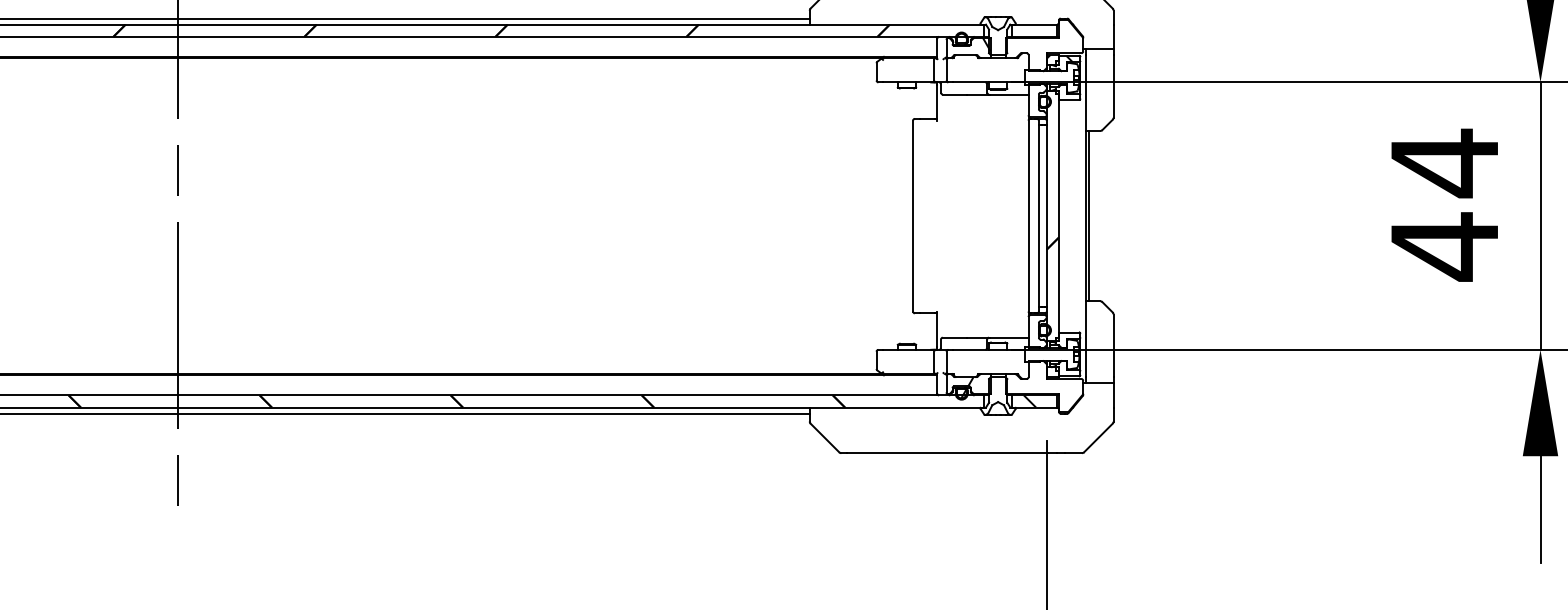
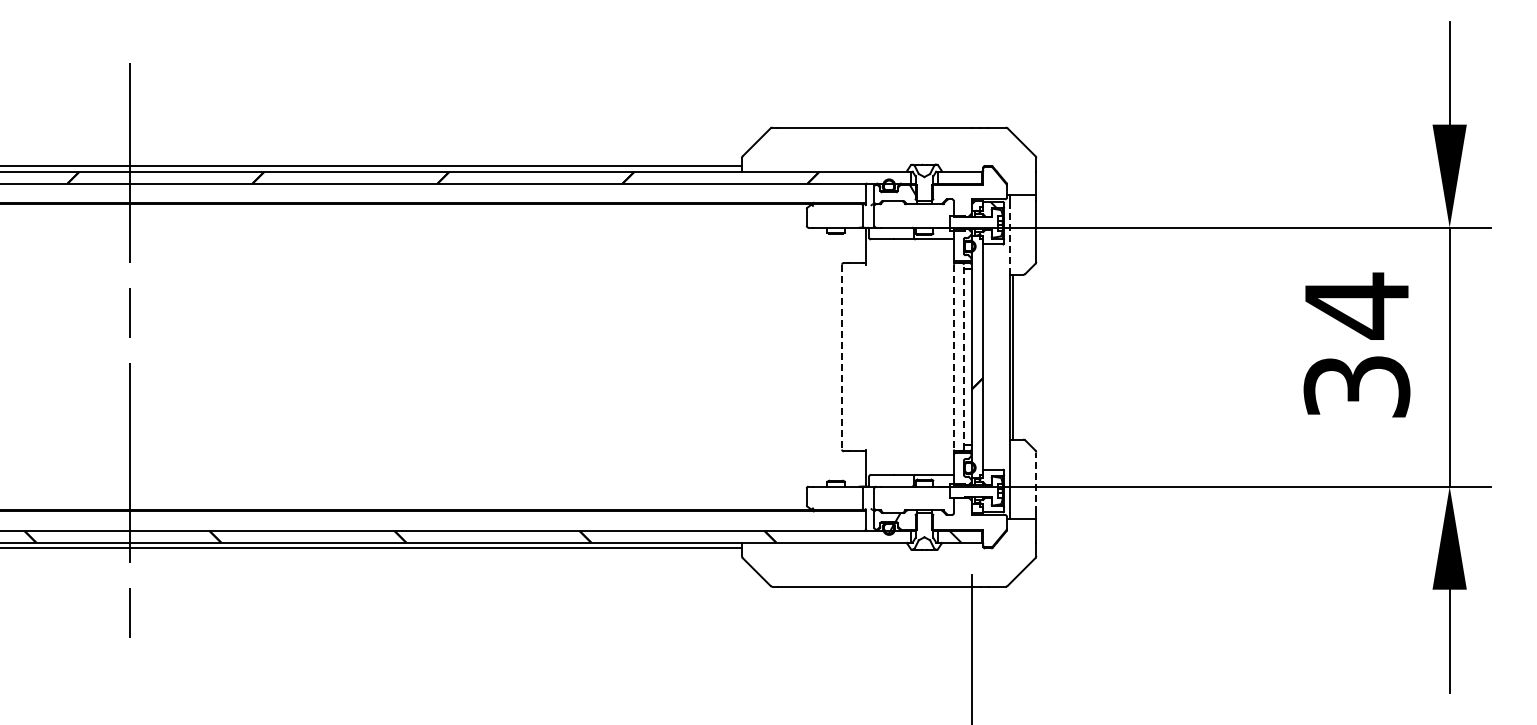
line: (1085, 92) -> (1009, 237), solid -> dashed
line: (1038, 215) -> (963, 356), solid -> dashed
line: (913, 216) -> (842, 357), solid -> dashed
line: (1028, 216) -> (953, 357), solid -> dashed
text: (1444, 246) -> (1356, 386), 44 -> 34
line: (1113, 345) -> (1036, 482), solid -> dashed

